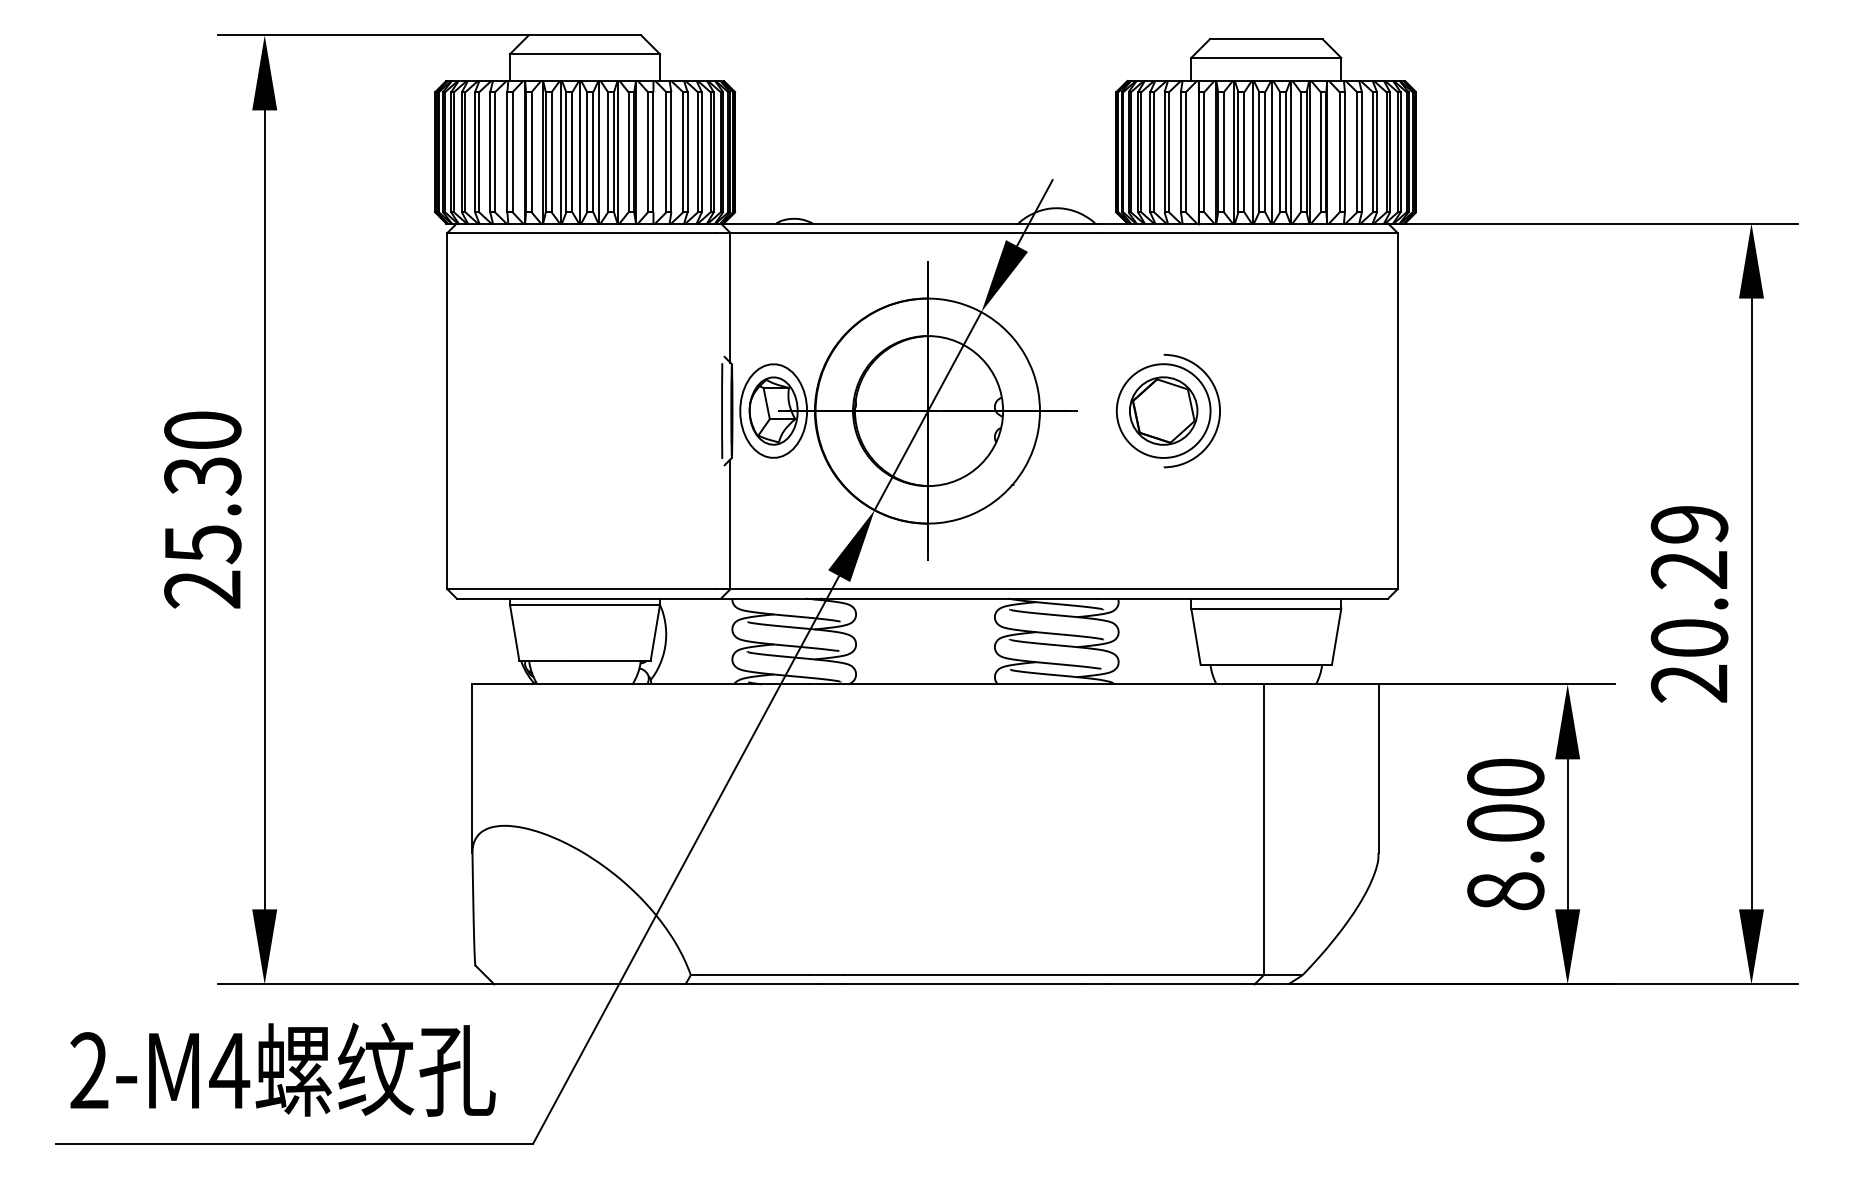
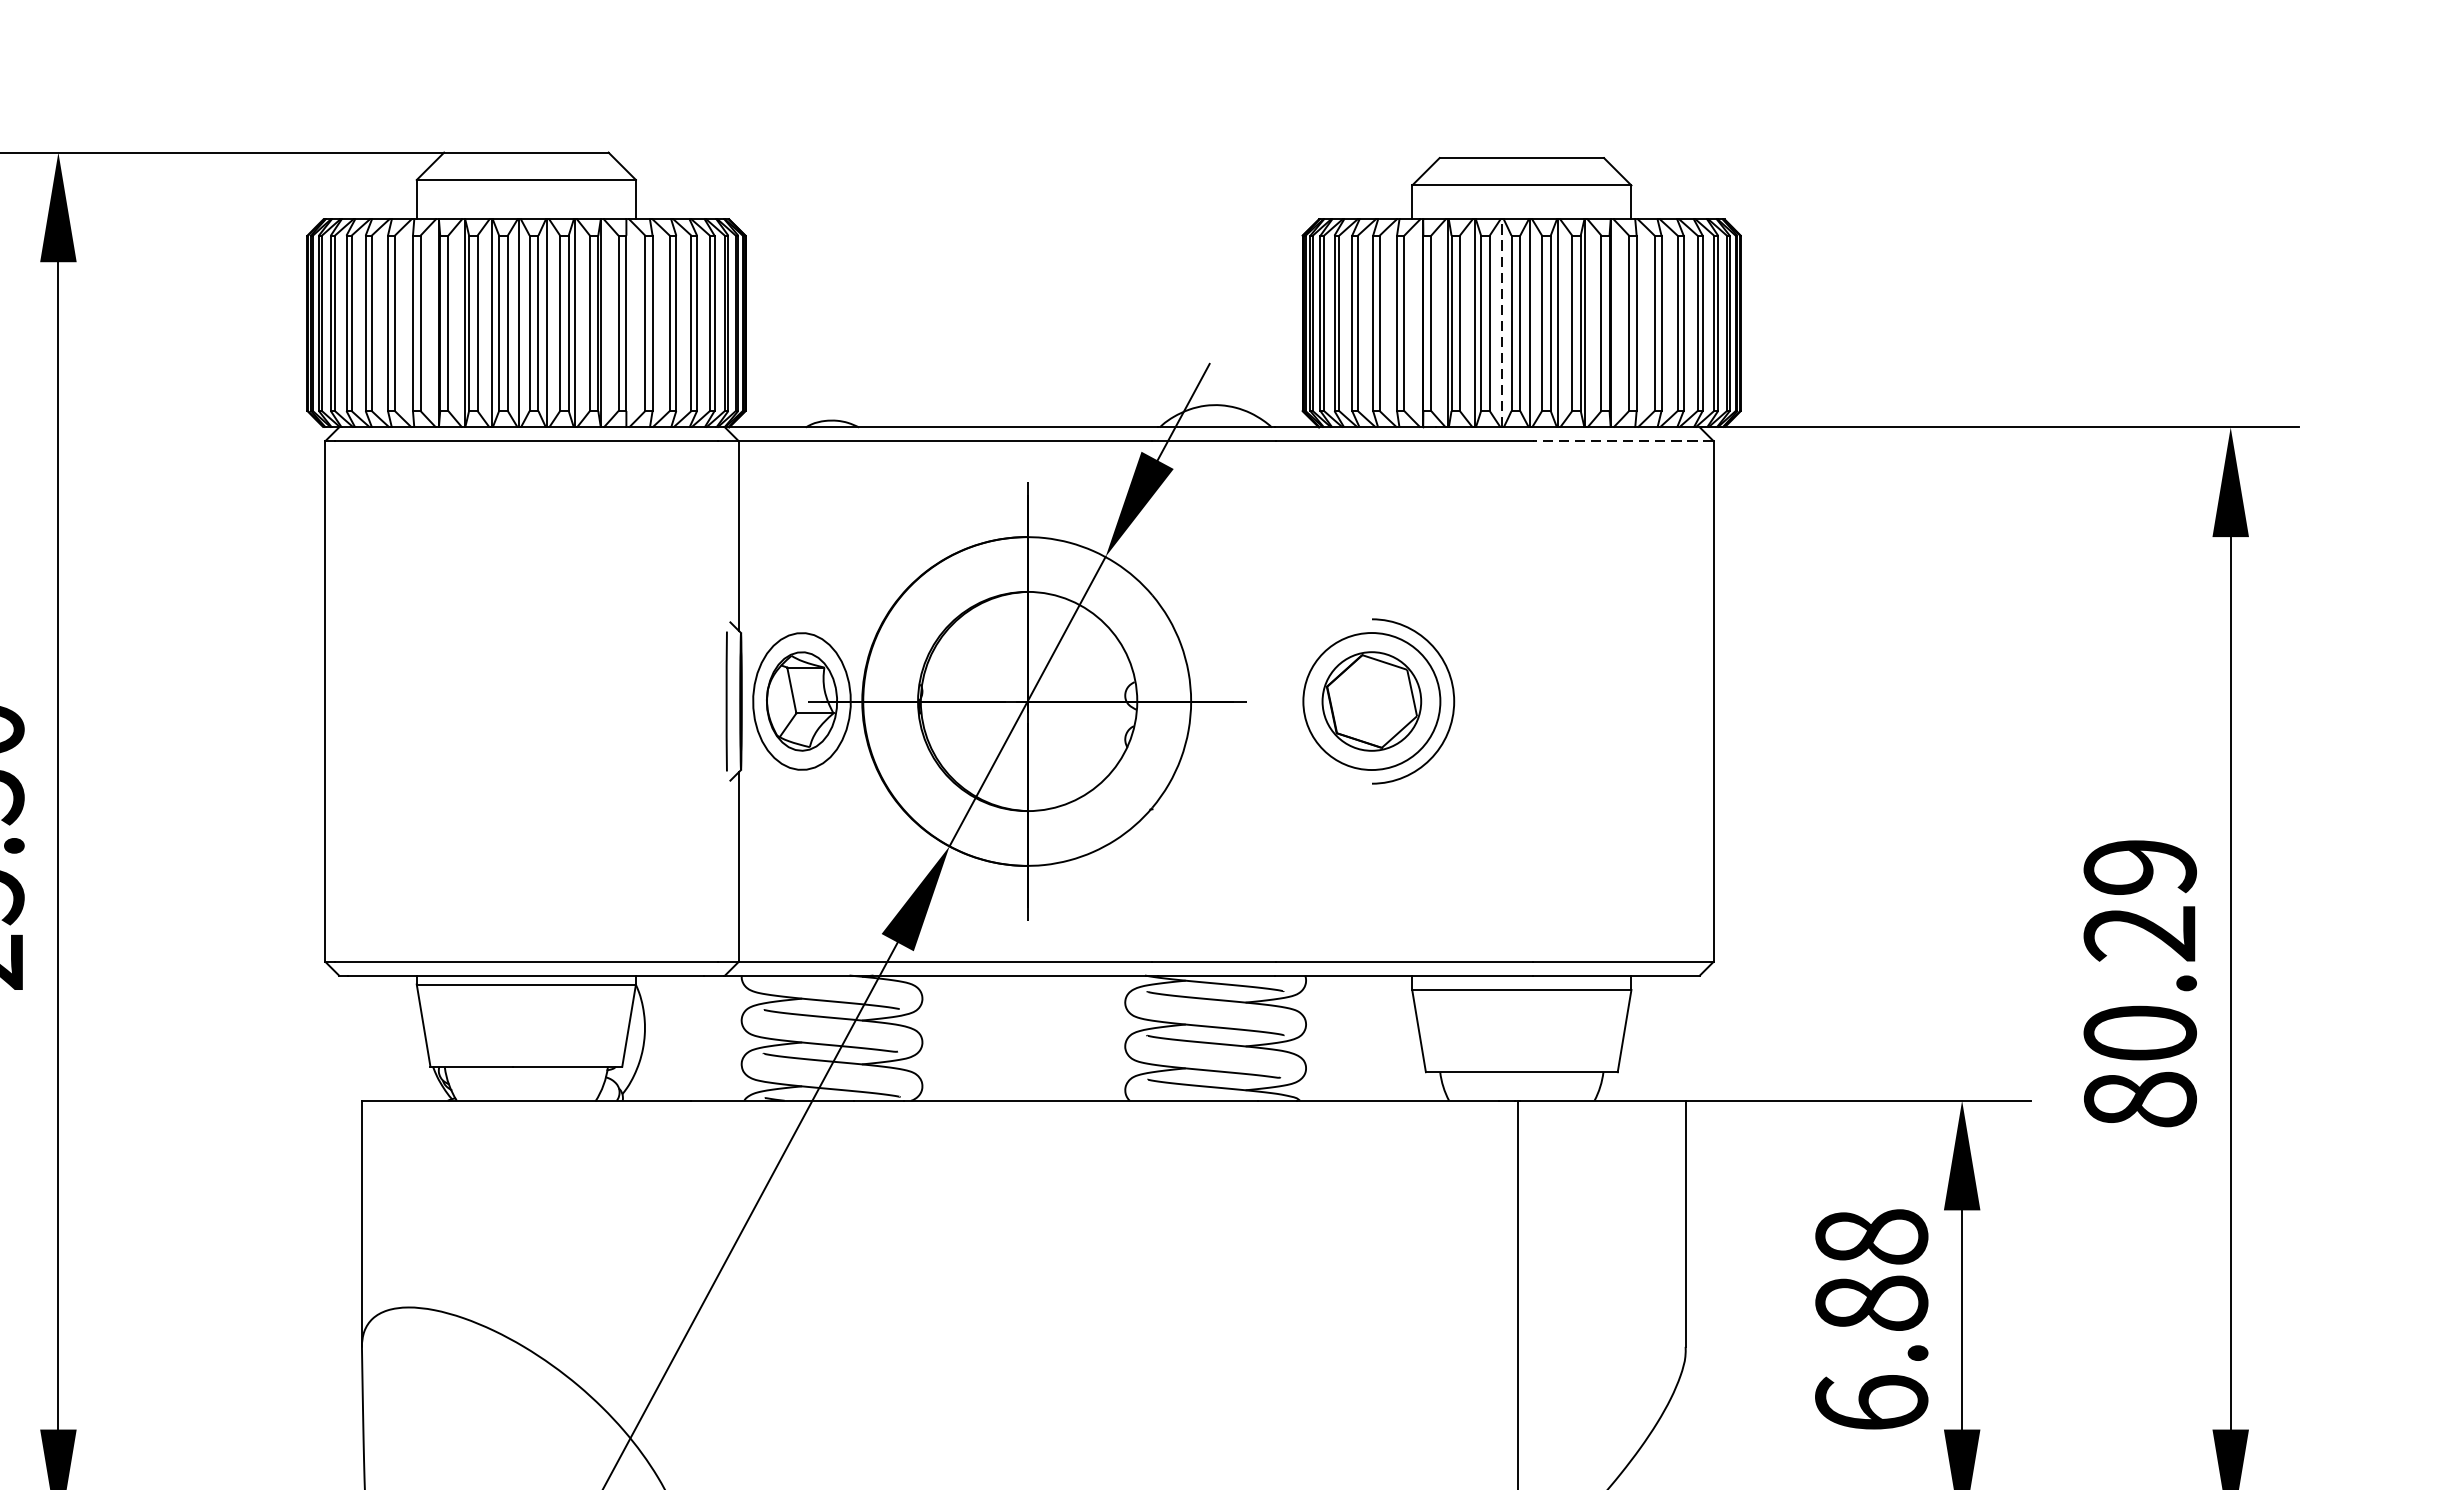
line: (1253, 151) -> (1503, 322), solid -> dashed
line: (1335, 232) -> (1622, 440), solid -> dashed
text: (1689, 683) -> (2140, 1099), 20.29 -> 80.29
text: (1505, 834) -> (1871, 1320), 8.00 -> 6.88

